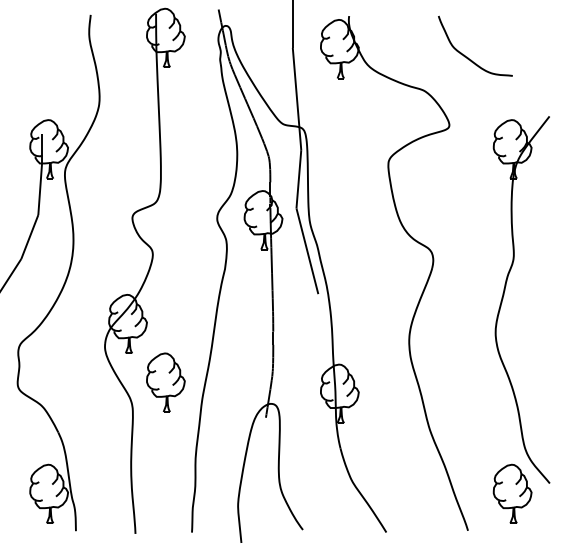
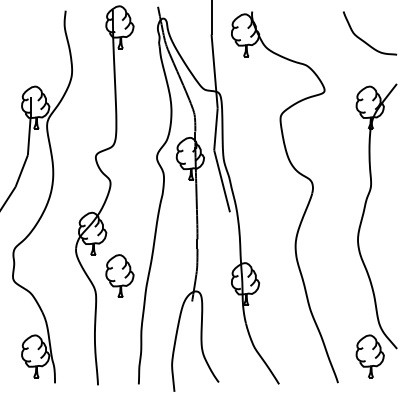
curve: (467, 56) -> (364, 40), moved

